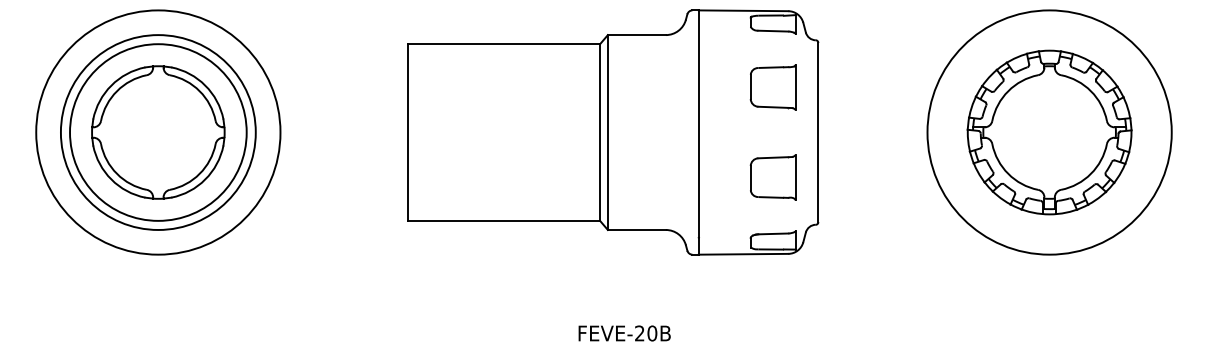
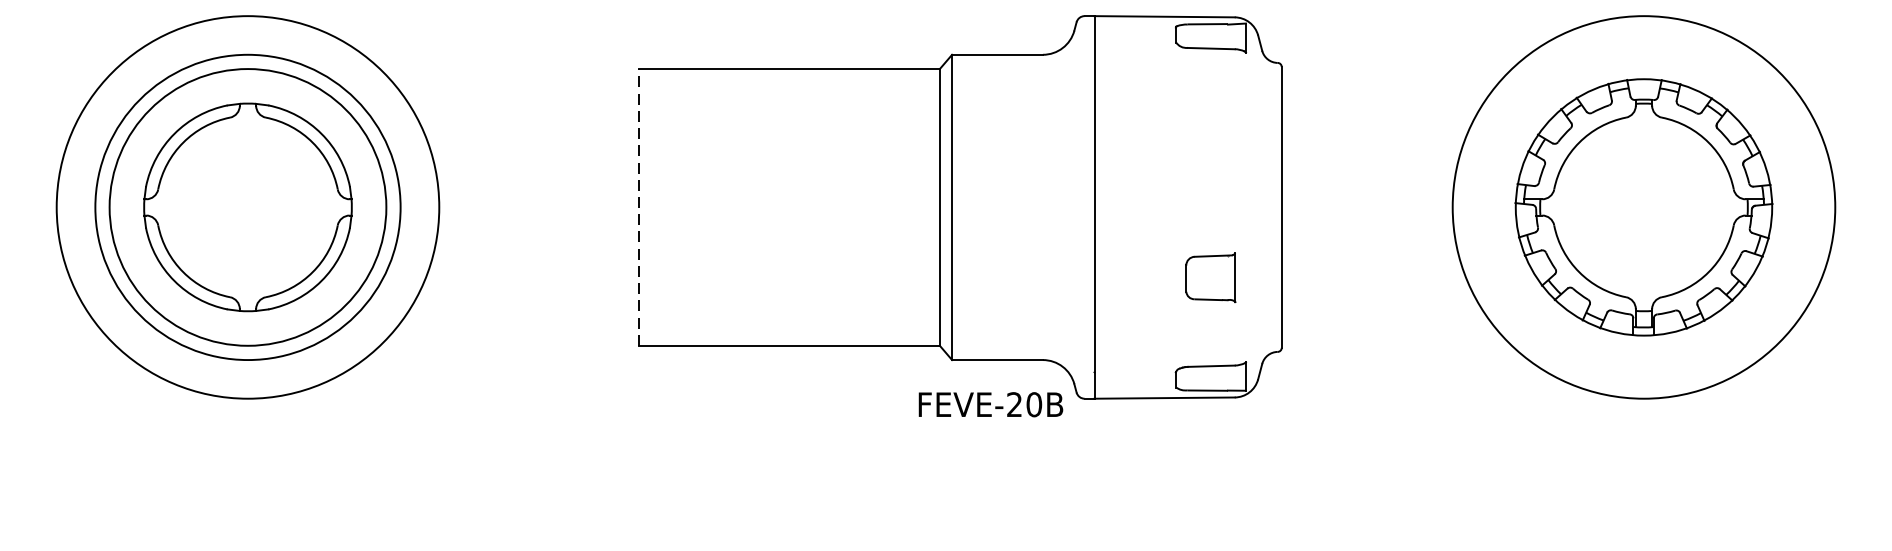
part: (772, 87) -> (1209, 136), removed
line: (407, 132) -> (638, 207), solid -> dashed
part: (772, 177) -> (1209, 277), size x0.7
text: (624, 333) -> (990, 404), moved

